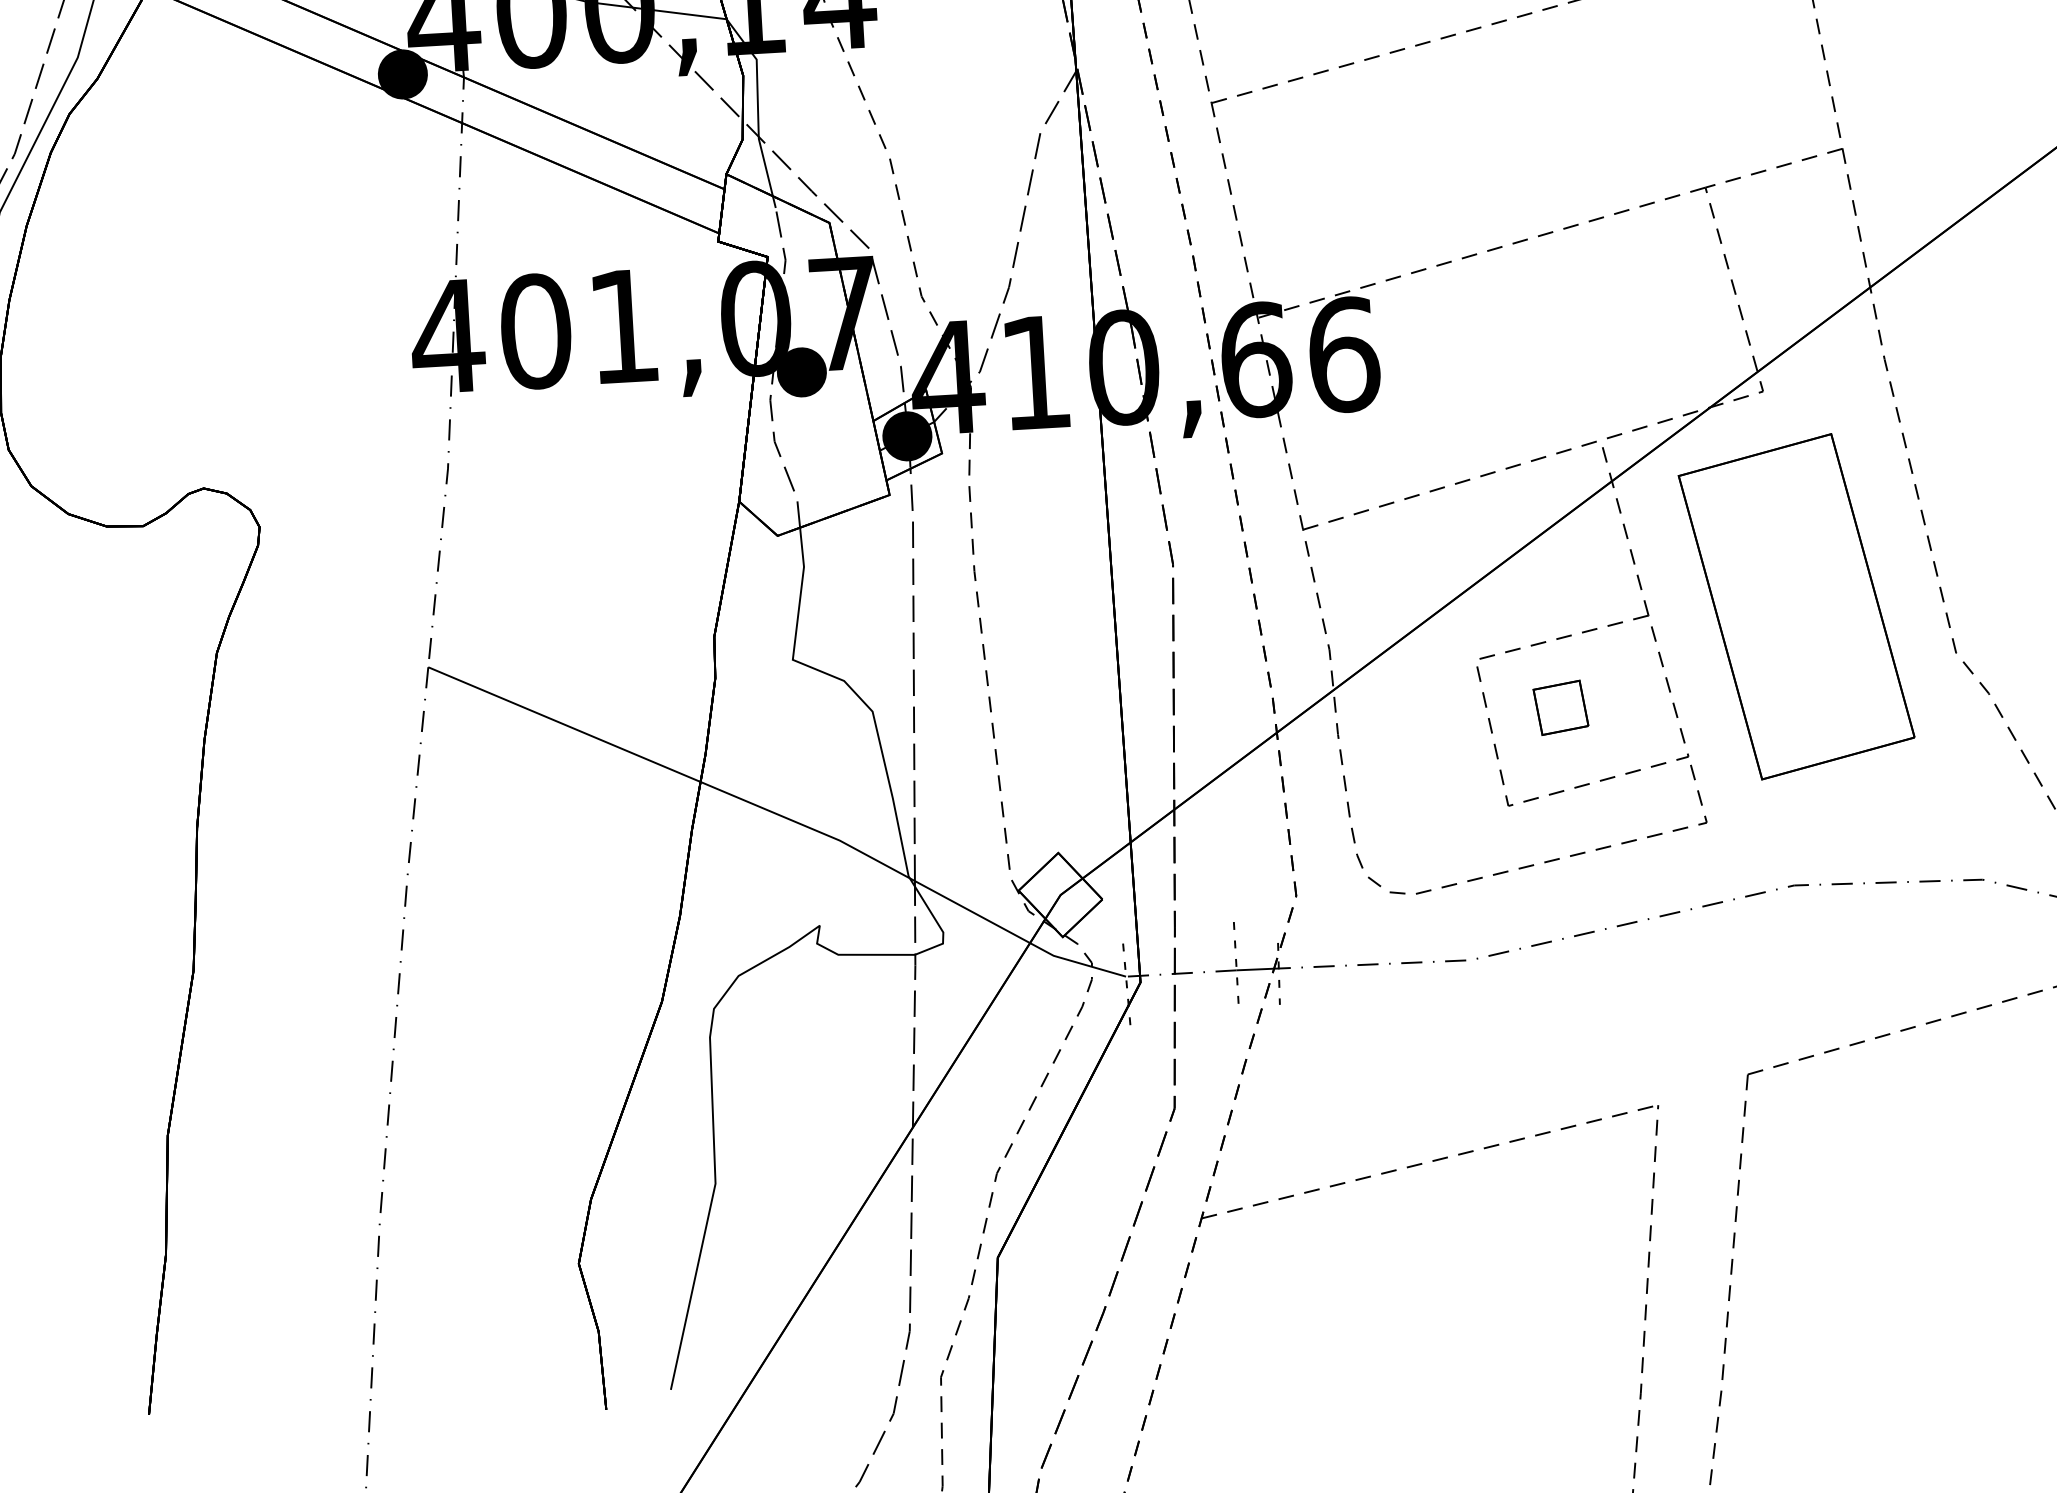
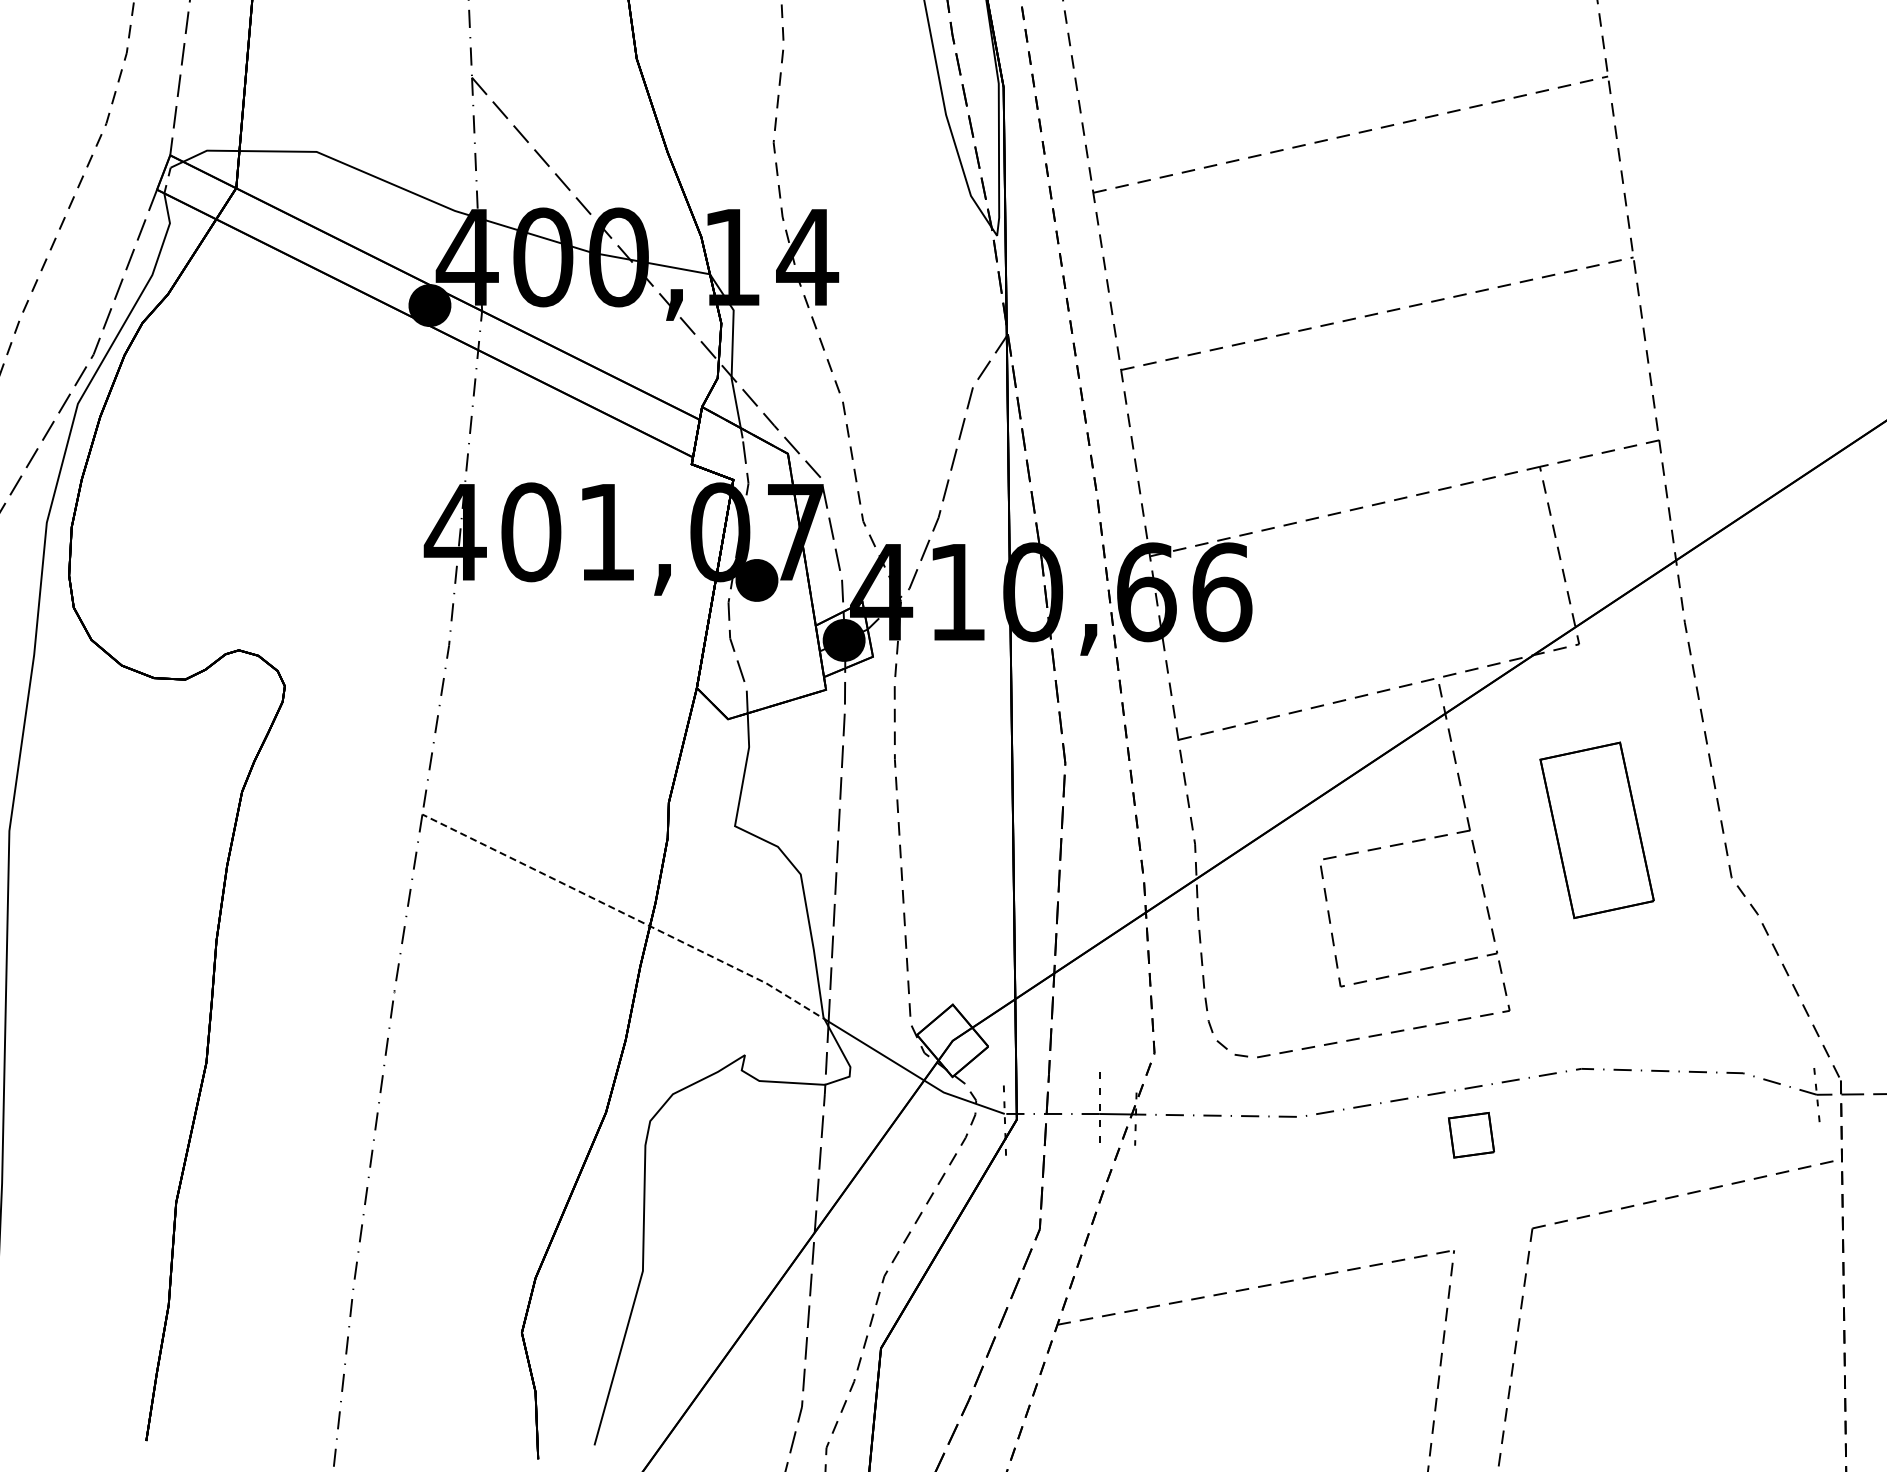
part: (1795, 607) -> (1596, 830), size x0.6
part: (1561, 708) -> (1471, 1135), moved
line: (673, 771) -> (627, 915), solid -> dashed

